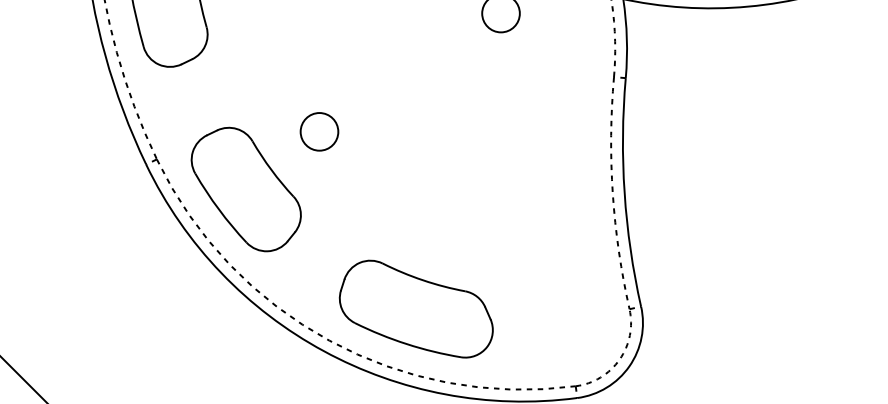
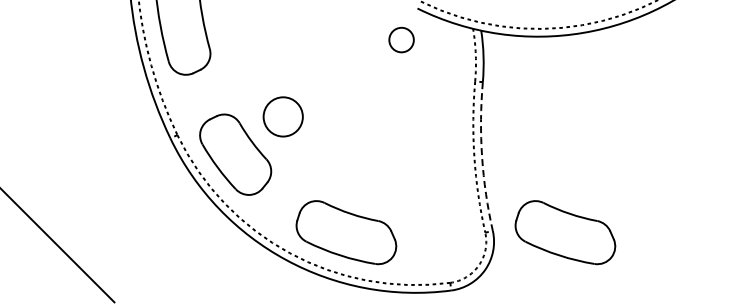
circle: (319, 132) -> (283, 117), size x1.6
arc: (625, 192) -> (482, 156), solid -> dashed
part: (752, 308) -> (565, 232), added

